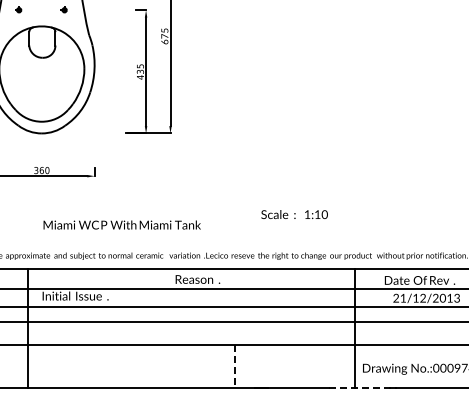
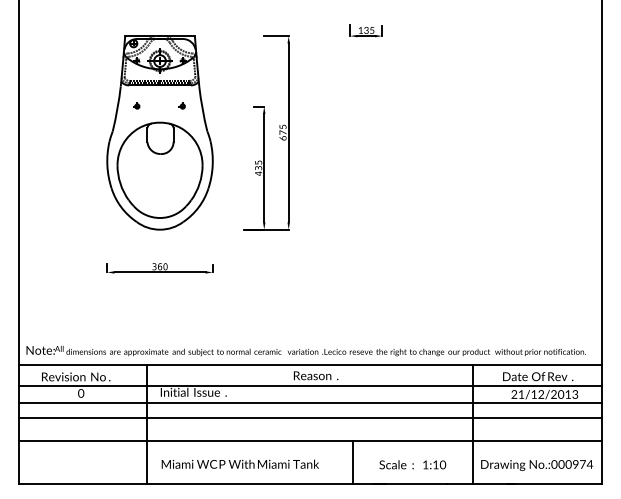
text: (294, 214) -> (412, 464), moved
text: (121, 224) -> (239, 463), moved
line: (234, 367) -> (352, 463), dashed -> solid
line: (363, 387) -> (481, 483), dashed -> solid

